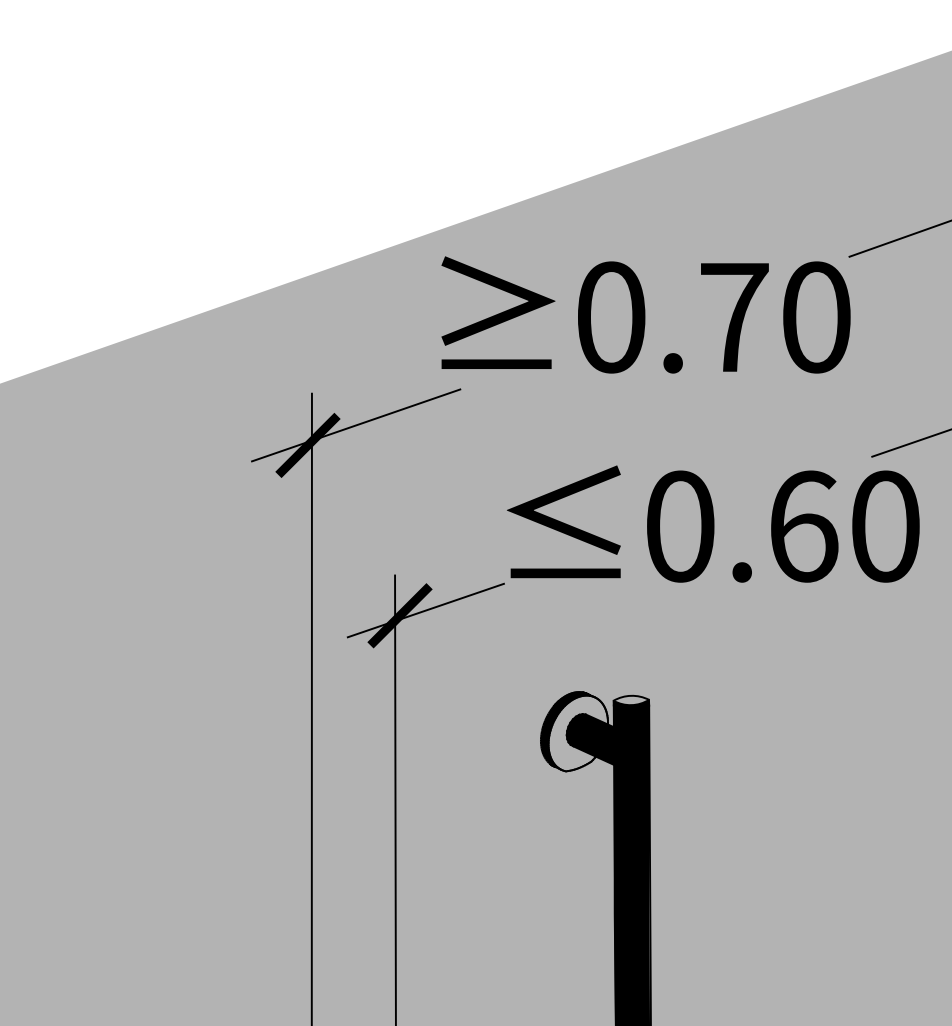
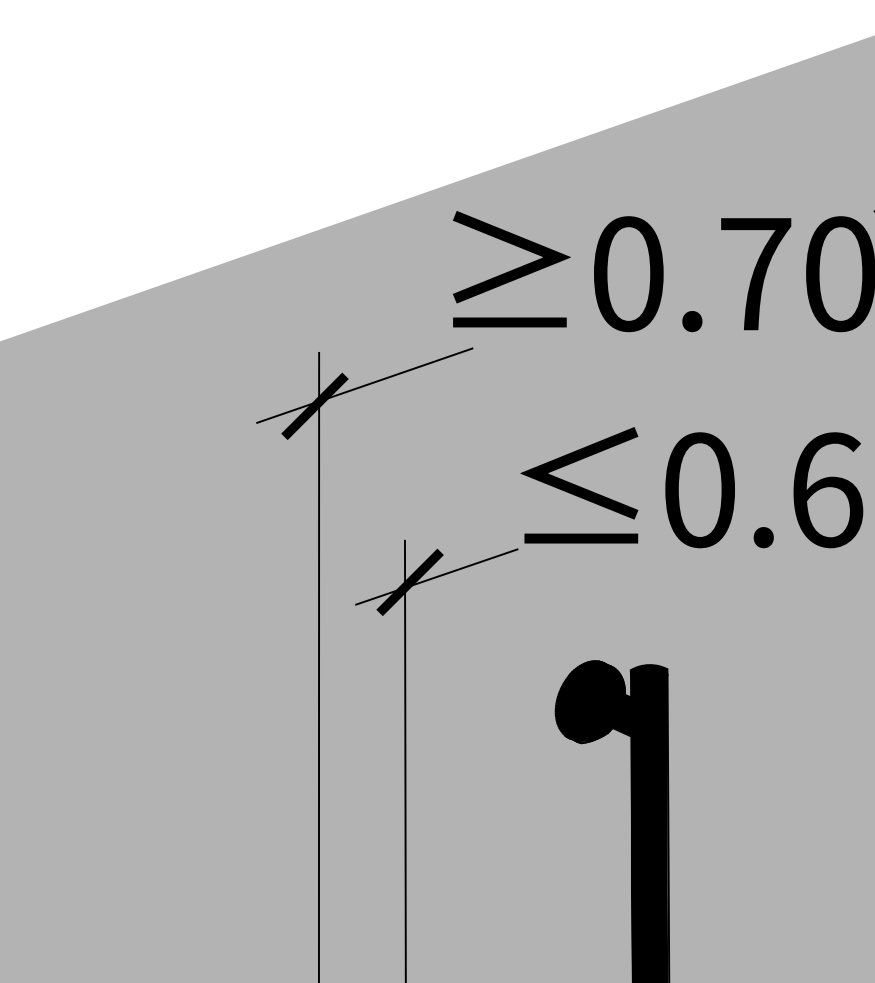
fill: (630, 700) -> (648, 669), added
fill: (577, 732) -> (593, 702), added

